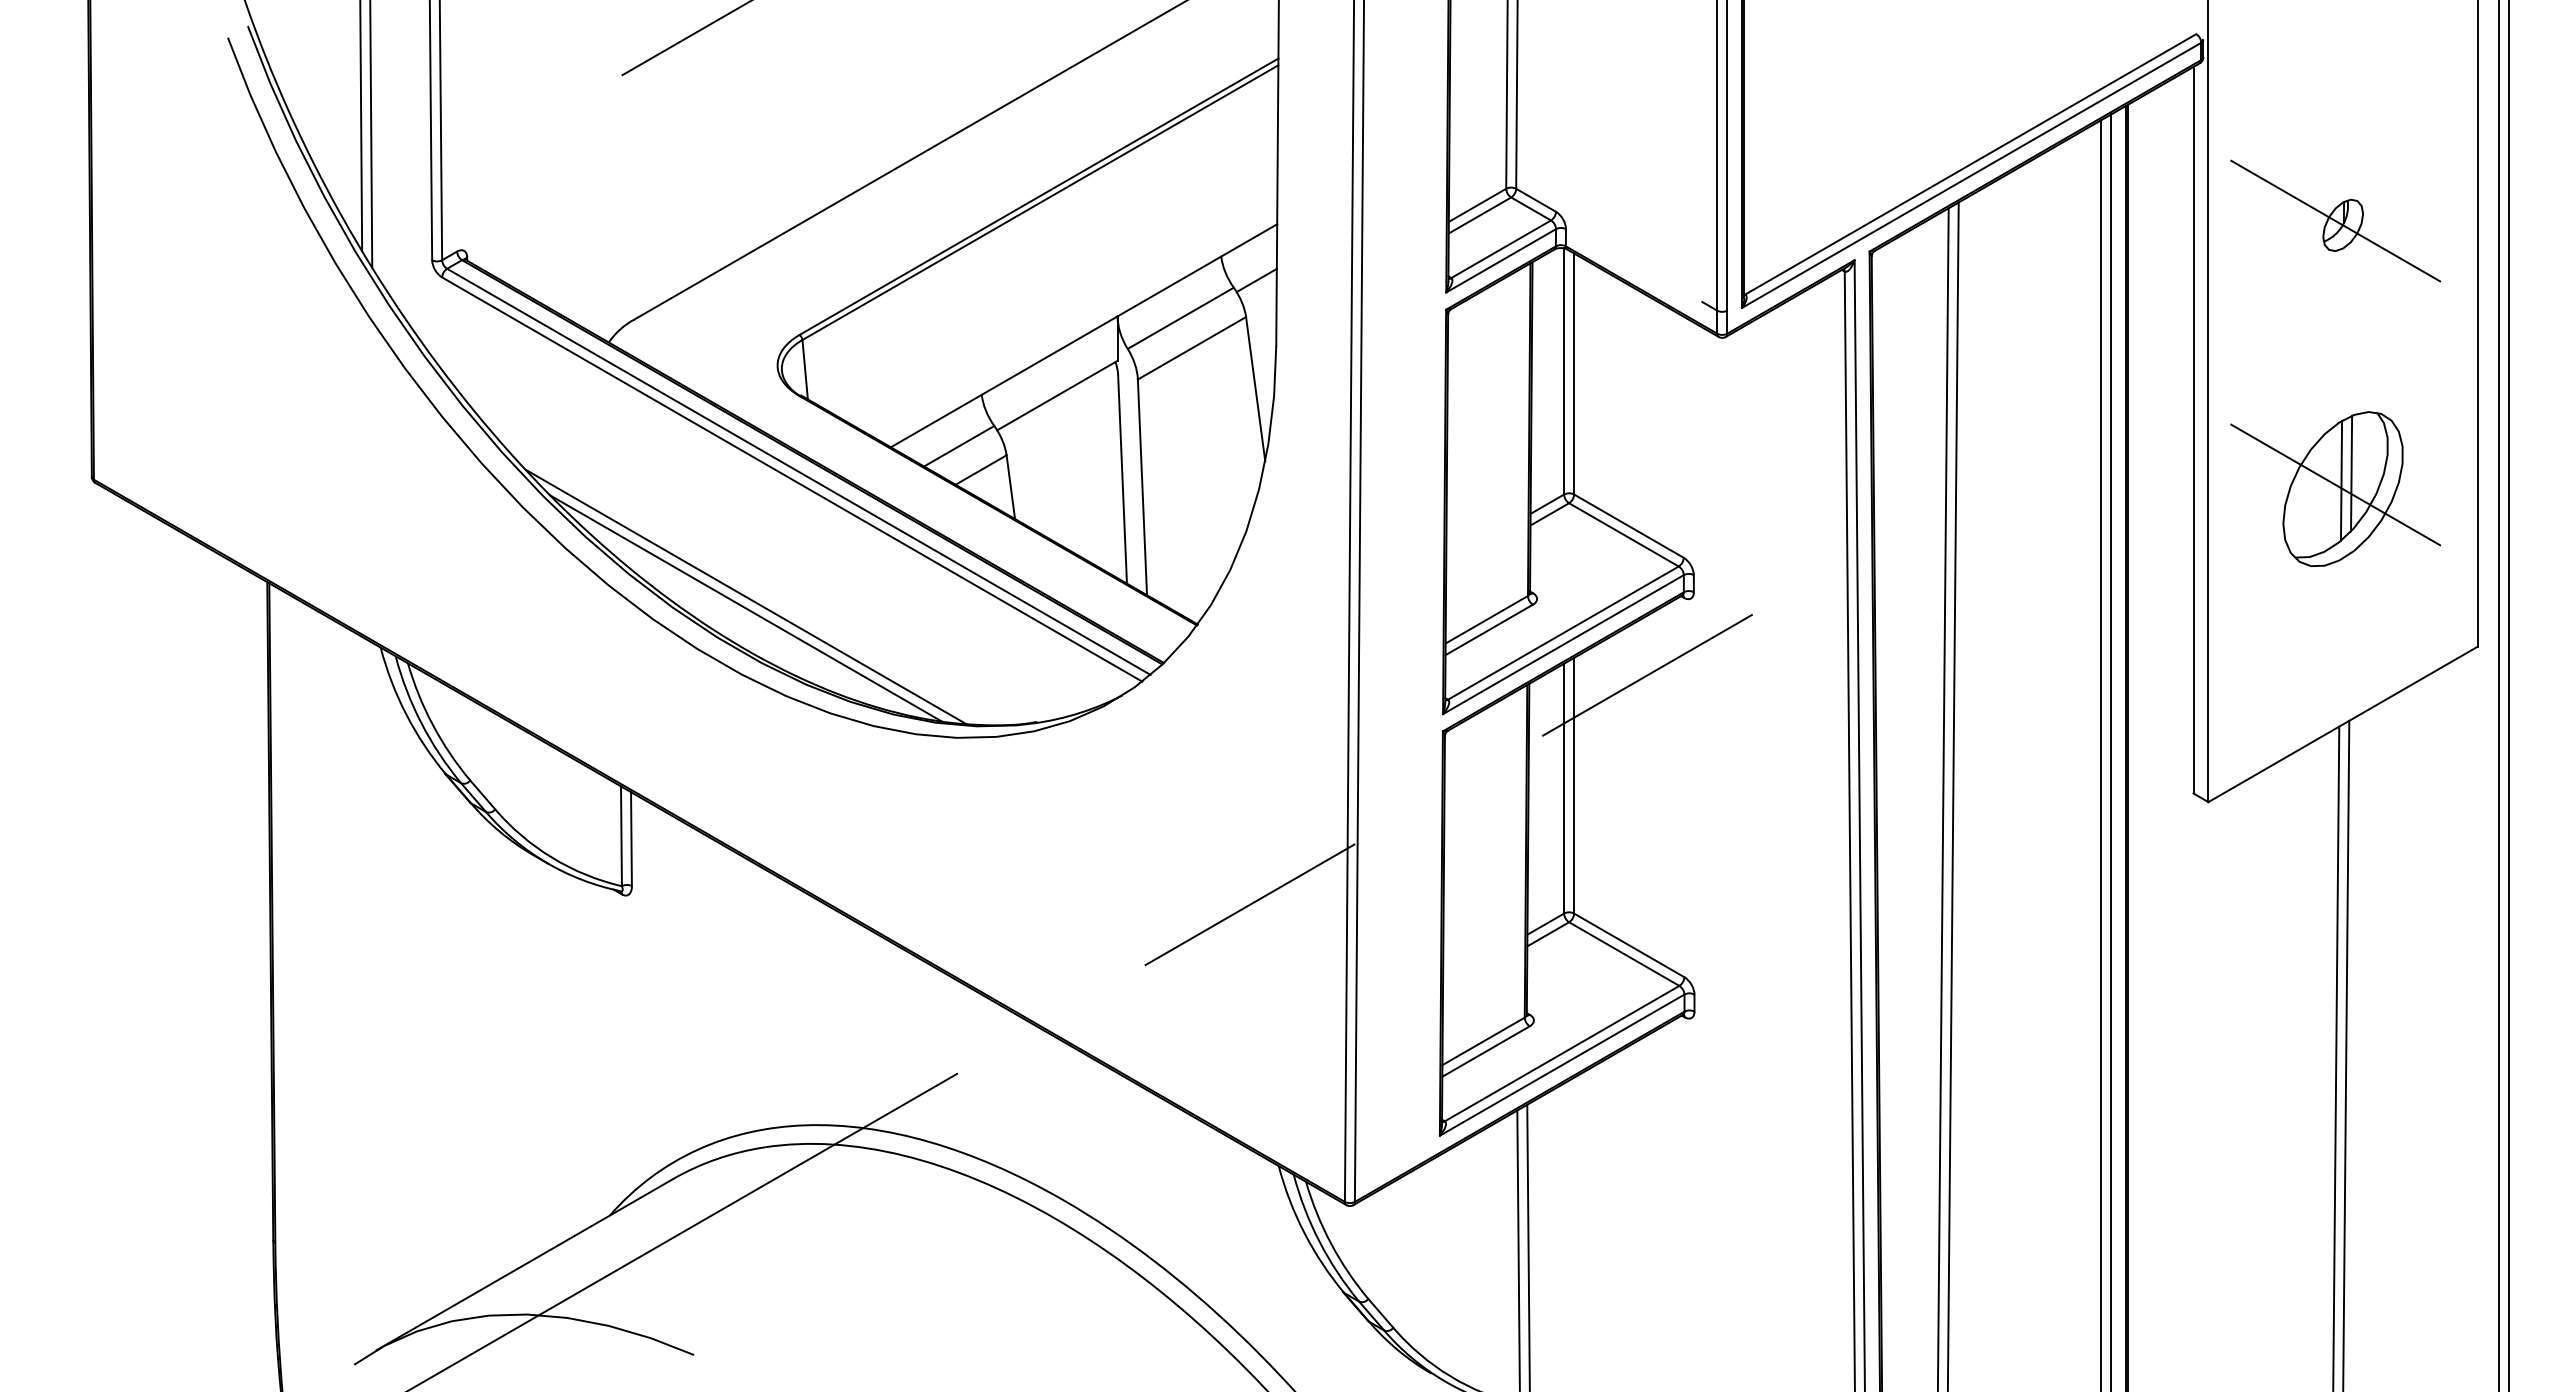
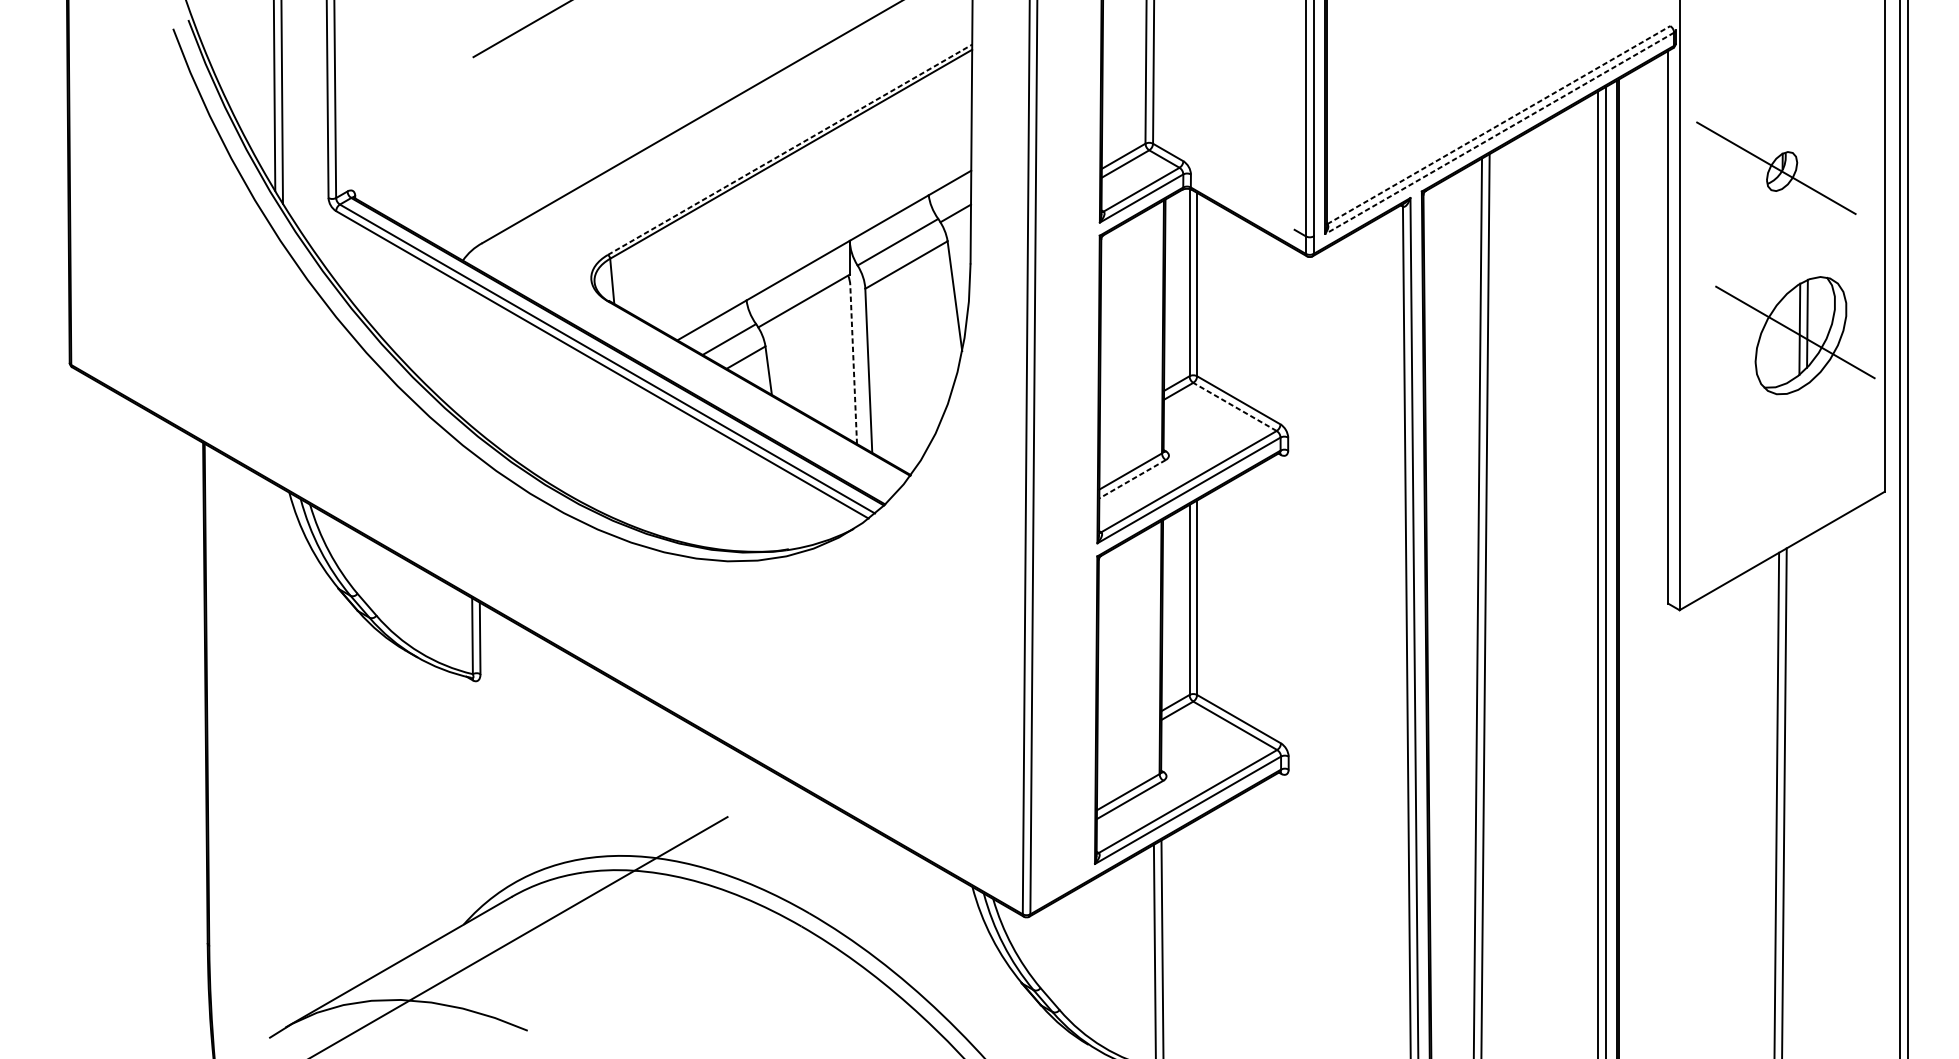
line: (1971, 164) -> (1499, 125), solid -> dashed
line: (1971, 175) -> (1499, 133), solid -> dashed
line: (1038, 196) -> (789, 149), solid -> dashed
line: (1122, 479) -> (853, 364), solid -> dashed
part: (2335, 489) -> (1795, 335), moved
line: (1623, 534) -> (1234, 406), solid -> dashed
line: (745, 596) -> (566, 453), removed
line: (745, 608) -> (566, 462), removed
line: (1488, 630) -> (1132, 479), solid -> dashed
line: (1647, 675) -> (1252, 513), removed
line: (1249, 904) -> (950, 688), removed

